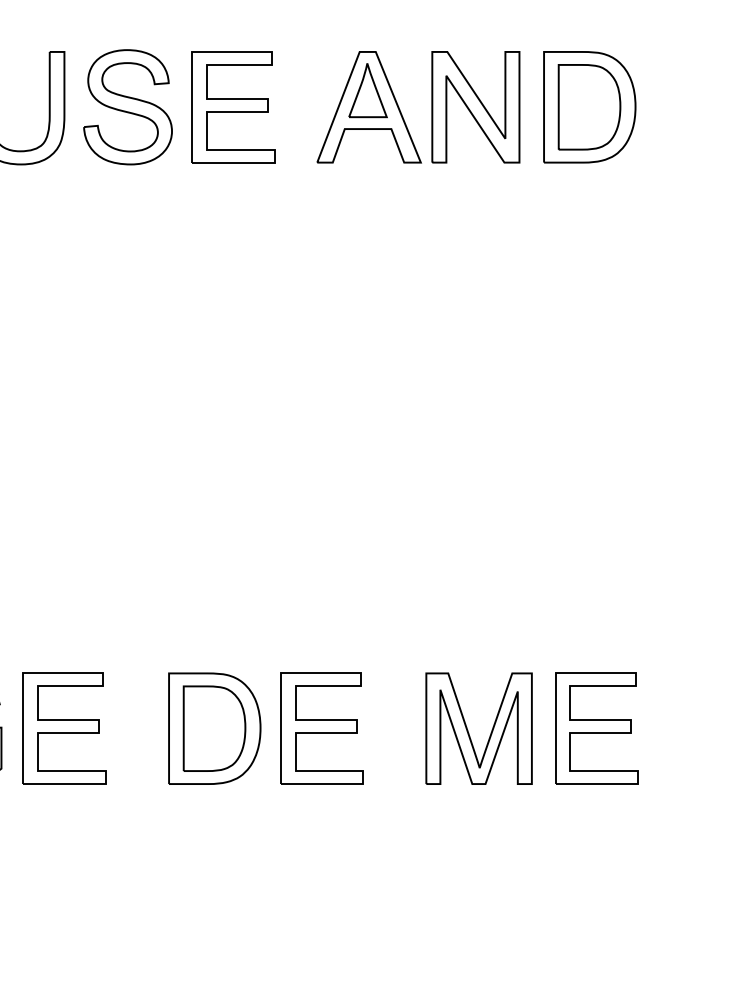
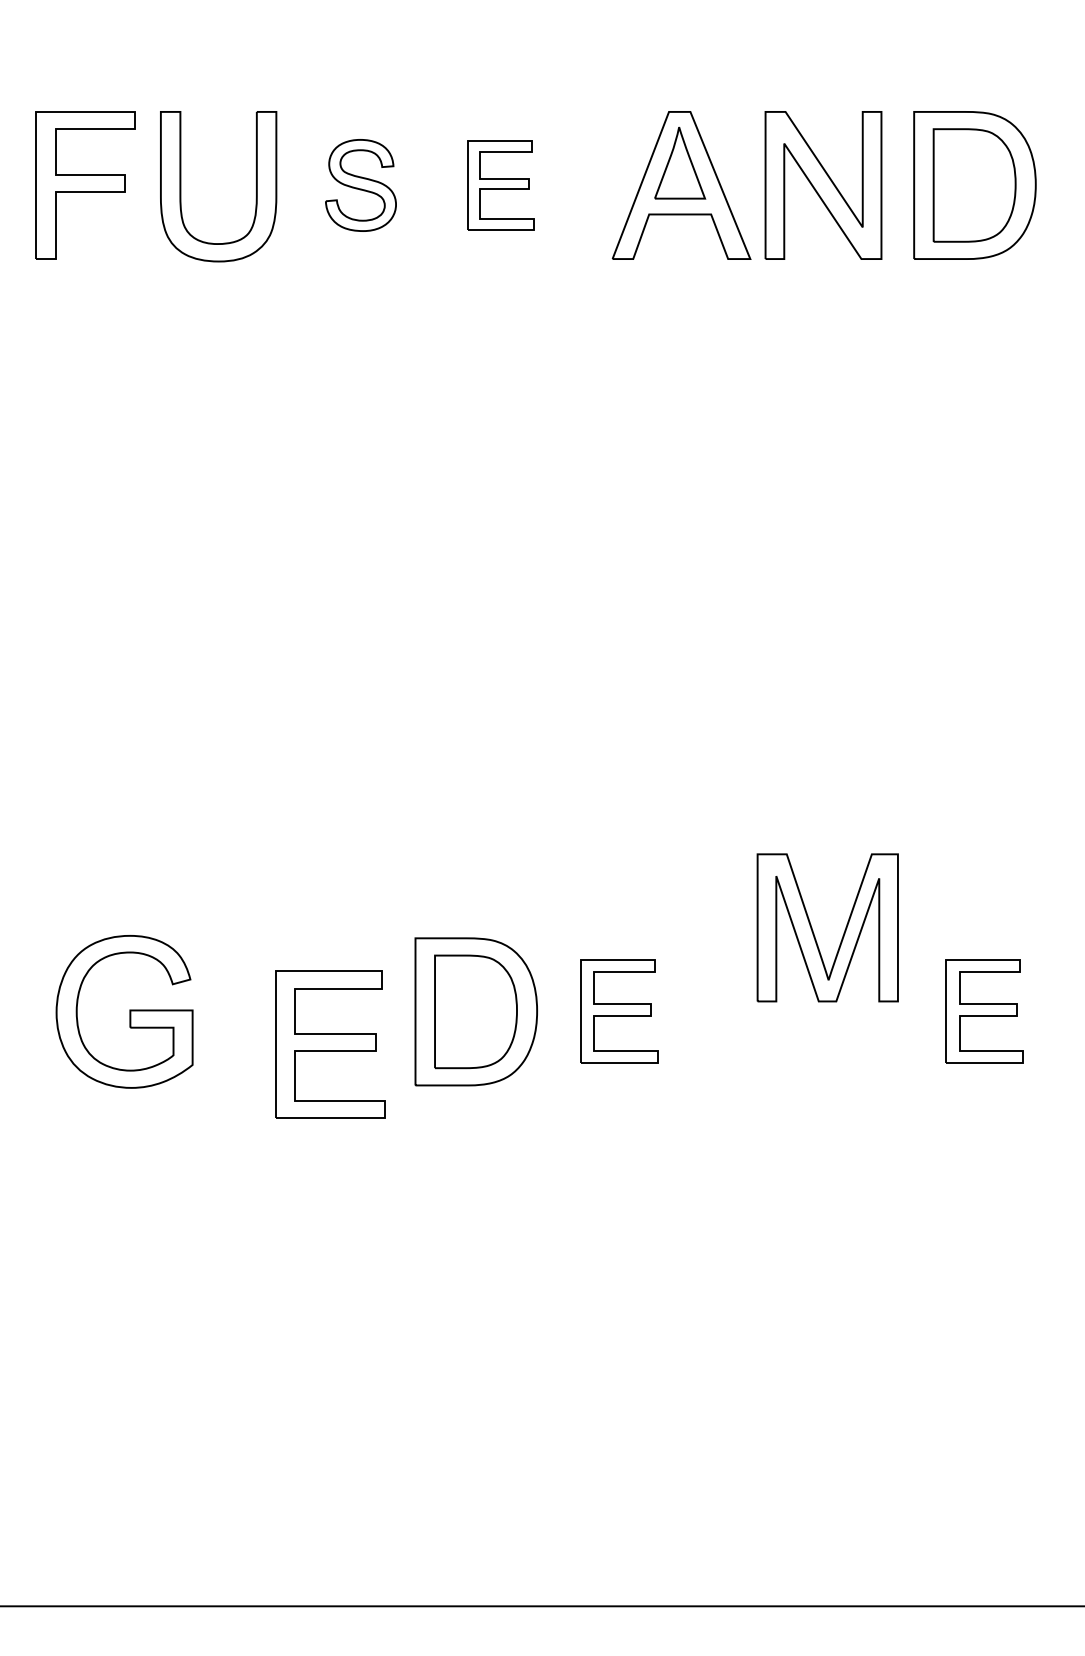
part: (127, 107) -> (360, 185), size x0.6
part: (232, 107) -> (500, 185), size x0.6
part: (64, 728) -> (330, 1044), moved
part: (321, 728) -> (618, 1011), size x0.7
part: (596, 728) -> (984, 1011), size x0.7
part: (468, 730) -> (813, 930), moved

